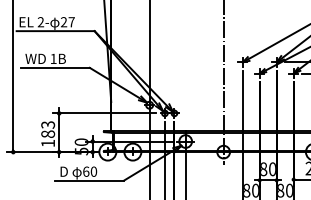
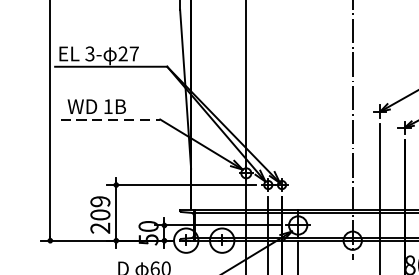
text: (41, 22) -> (90, 54), 2- -> 3-
line: (55, 67) -> (110, 119), solid -> dashed
text: (47, 134) -> (99, 215), 183 -> 209

